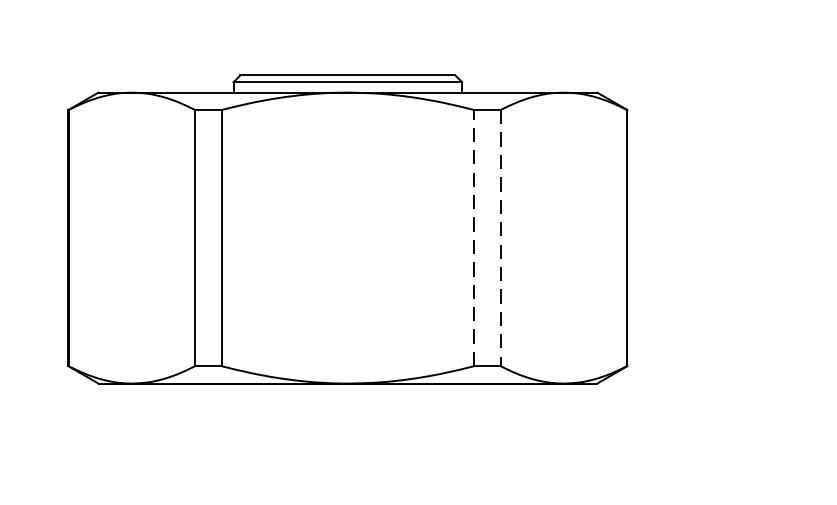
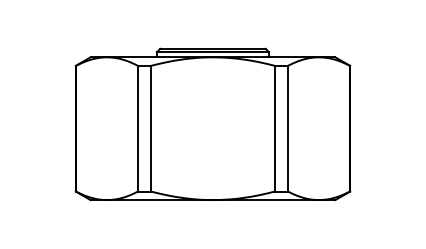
line: (473, 237) -> (274, 128), dashed -> solid
line: (499, 237) -> (287, 128), dashed -> solid

